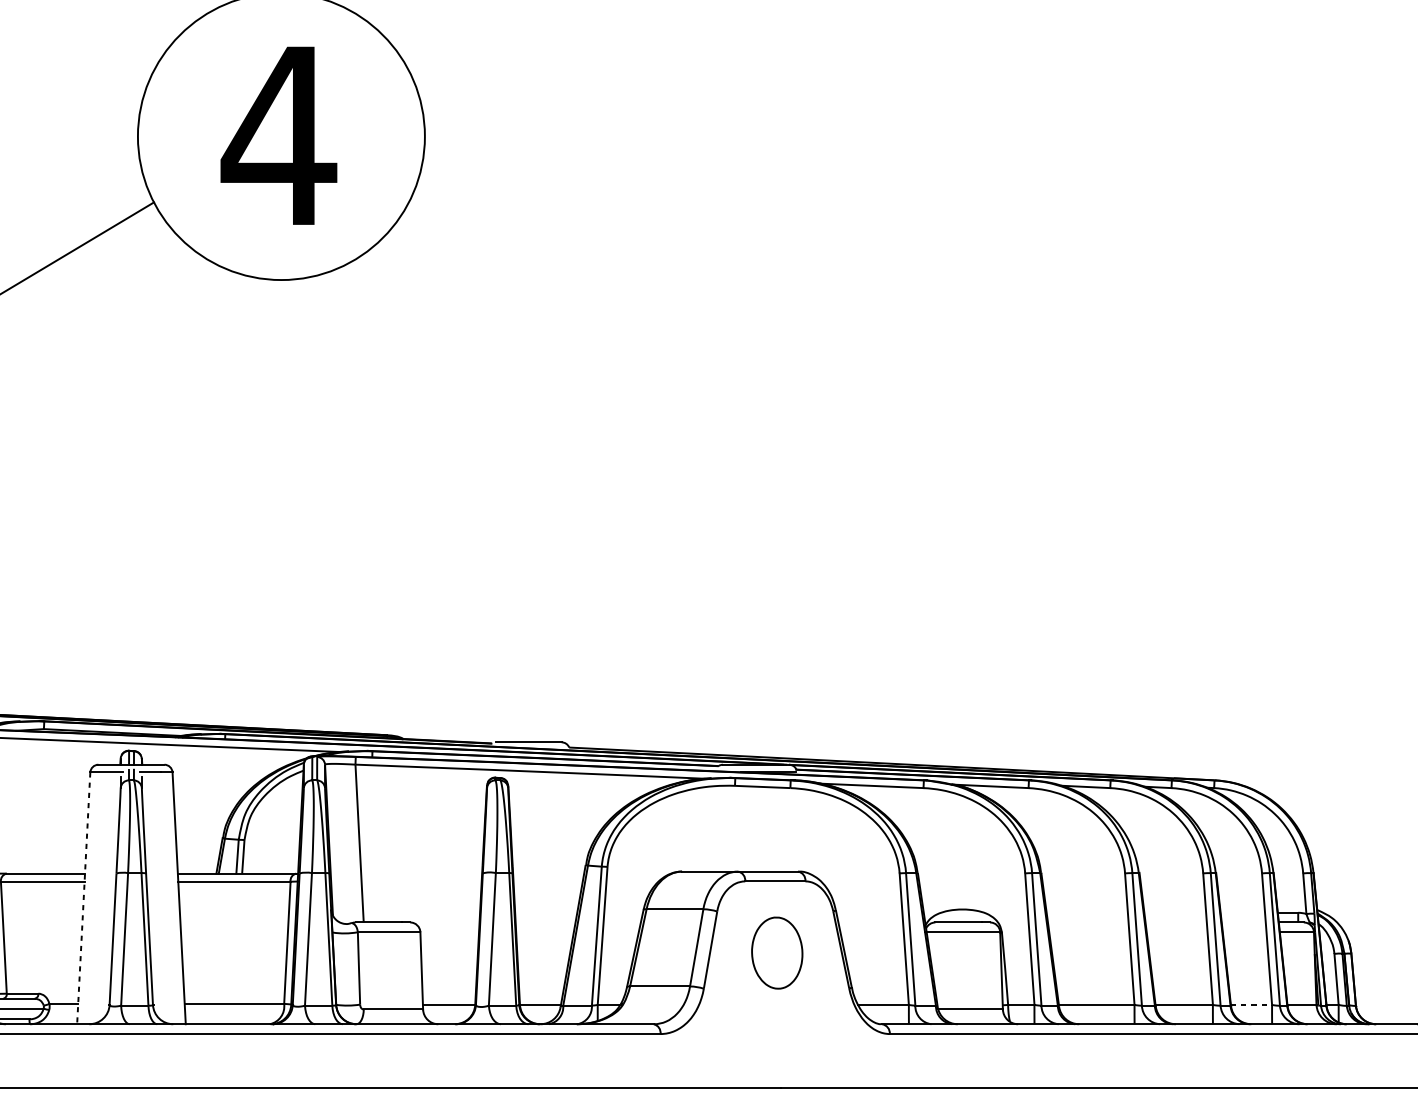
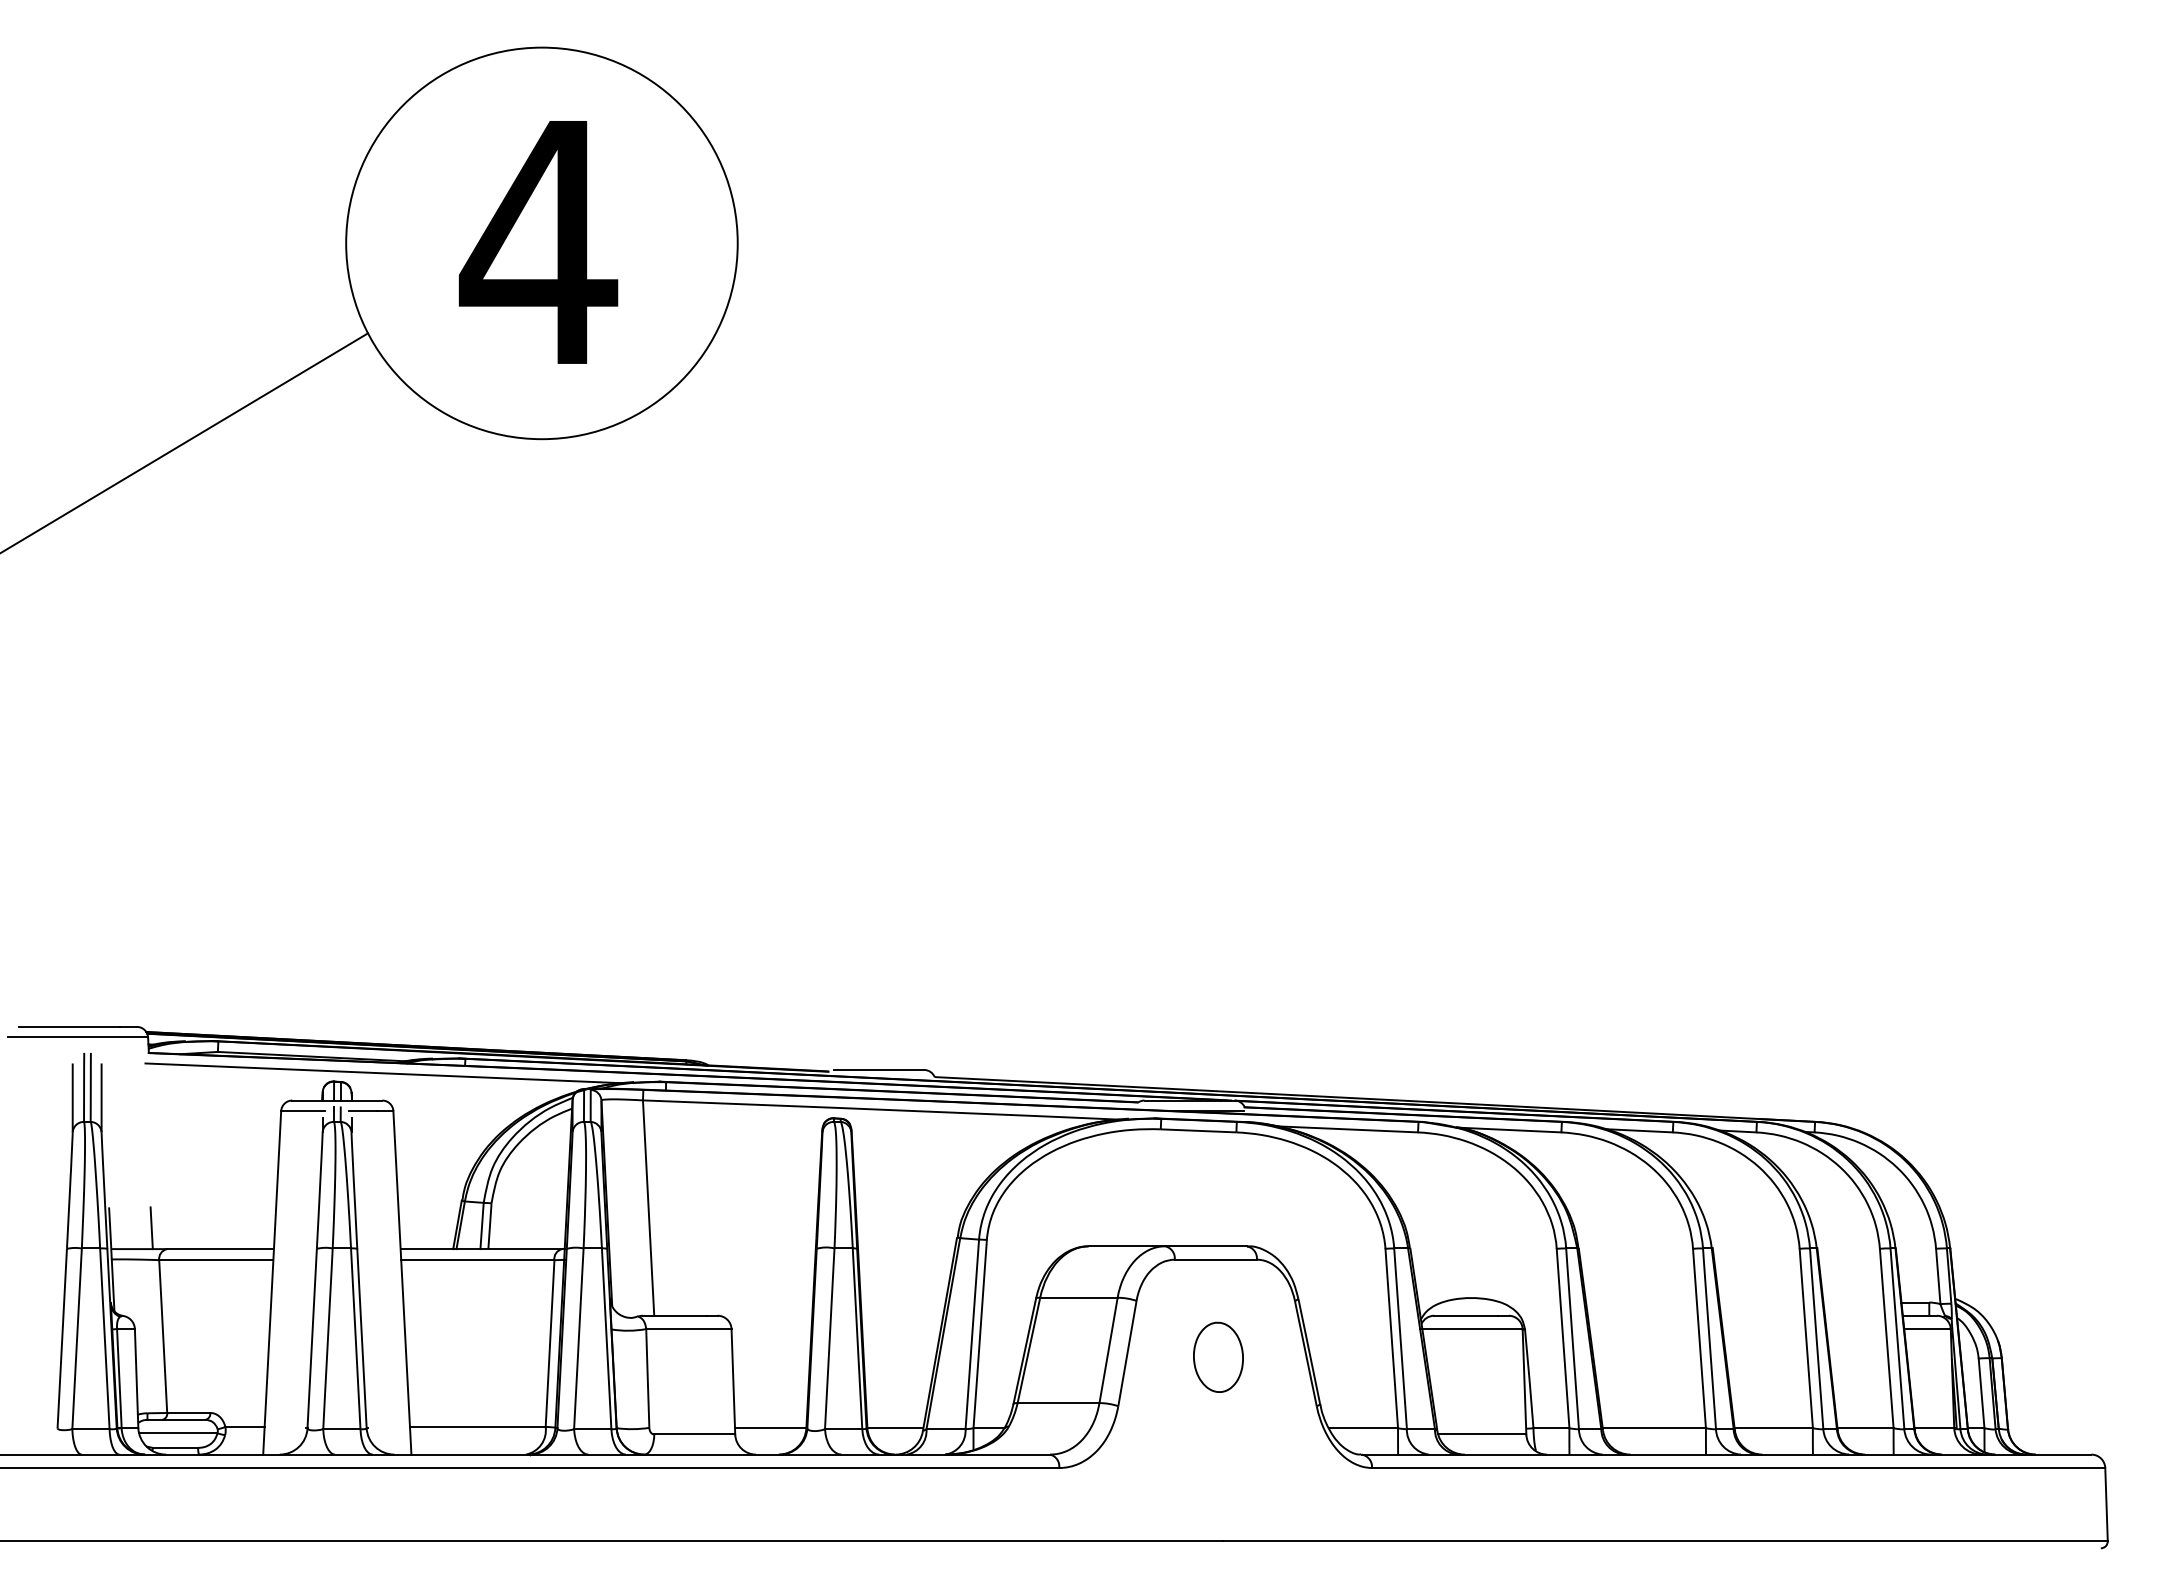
line: (83, 898) -> (272, 1283), dashed -> solid
part: (777, 952) -> (1218, 1356), size x0.71
line: (1252, 1005) -> (1866, 1428), dashed -> solid

